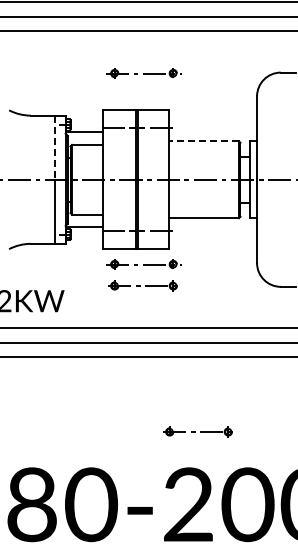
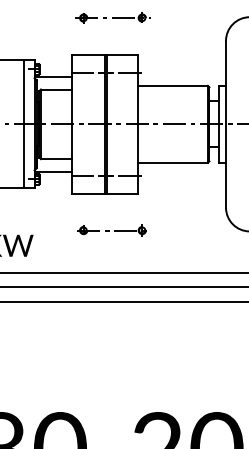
line: (203, 141) -> (172, 86), dashed -> solid
line: (55, 148) -> (24, 93), dashed -> solid
part: (143, 264) -> (112, 209), removed
part: (197, 431) -> (166, 376), removed

